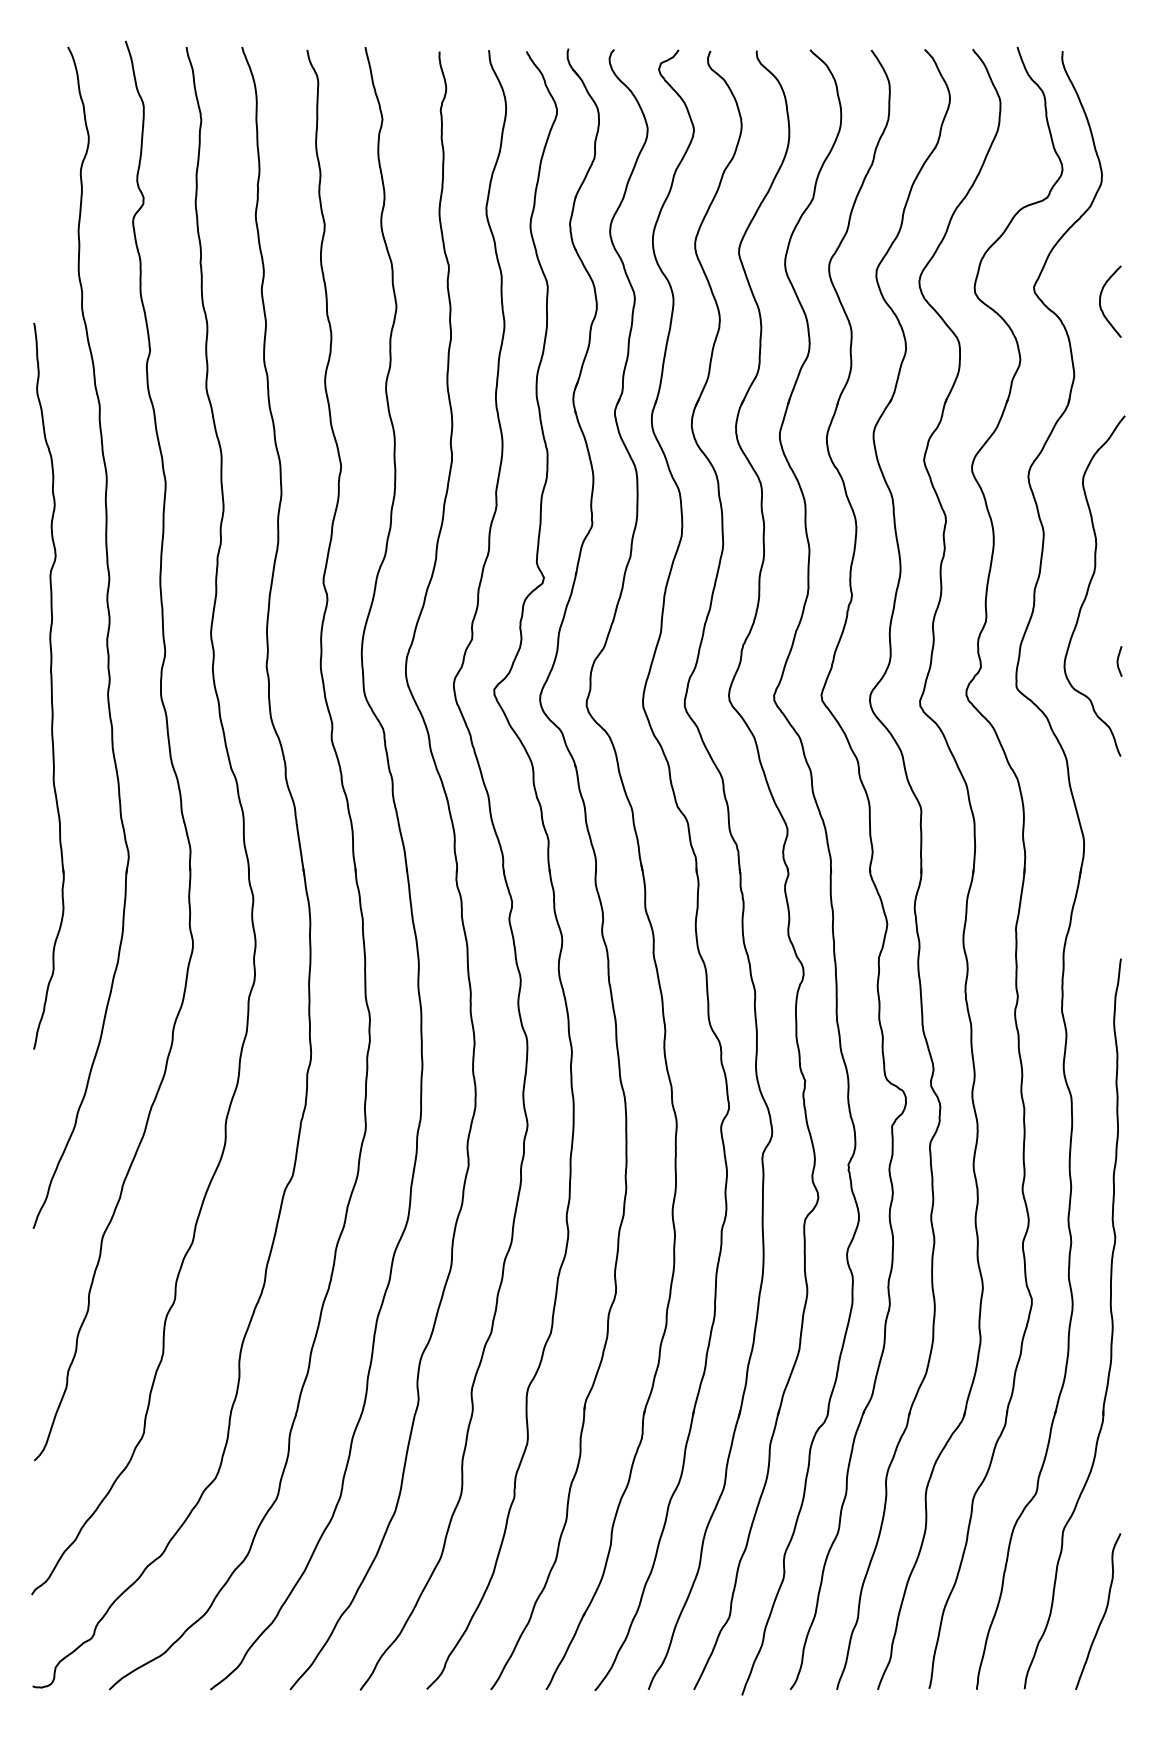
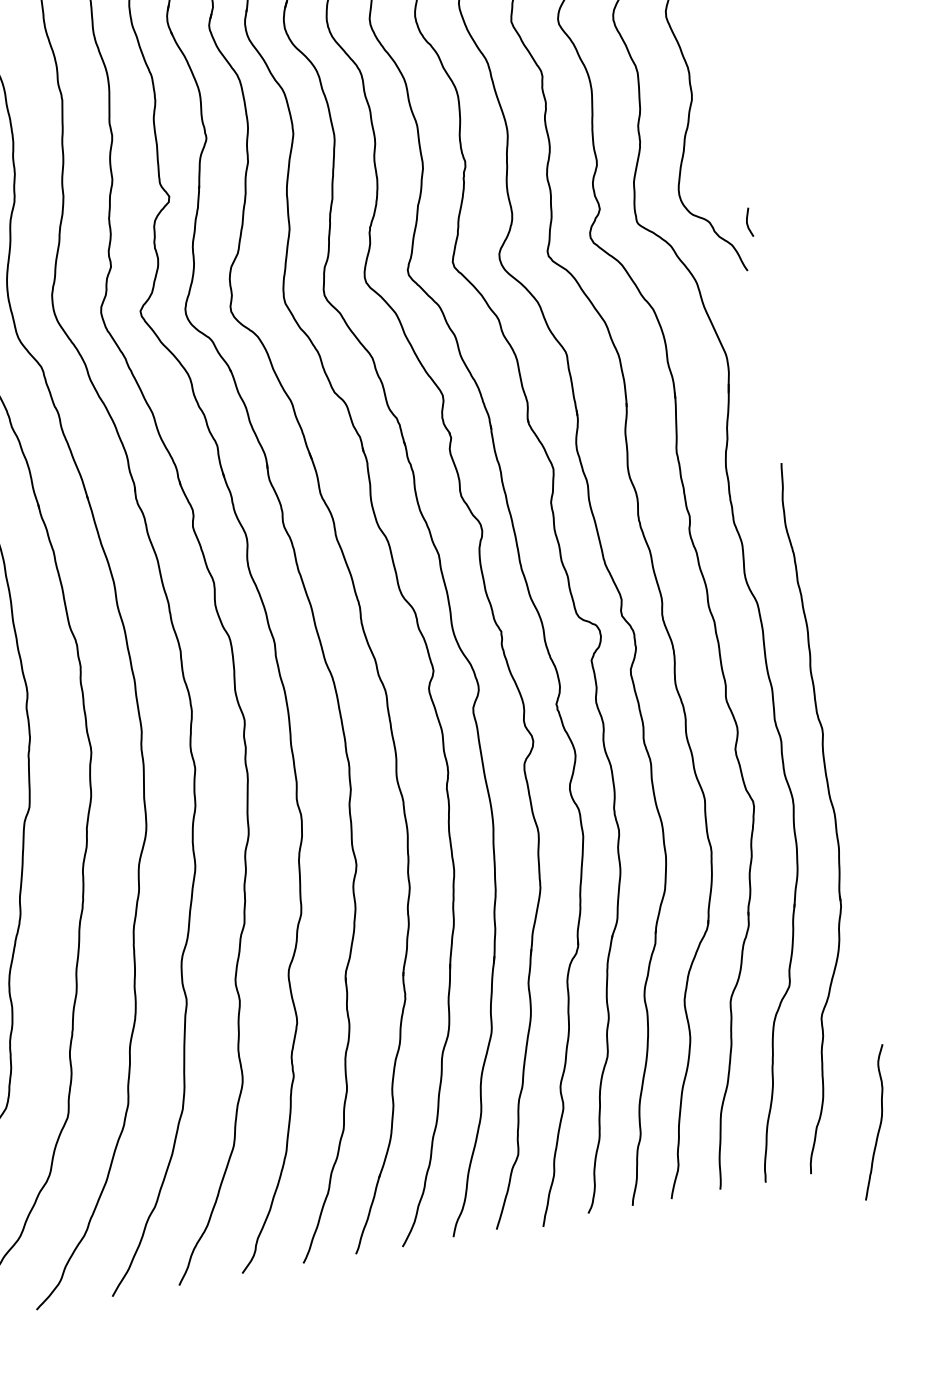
curve: (1118, 661) -> (747, 222), moved
curve: (1103, 1614) -> (879, 1124), moved

